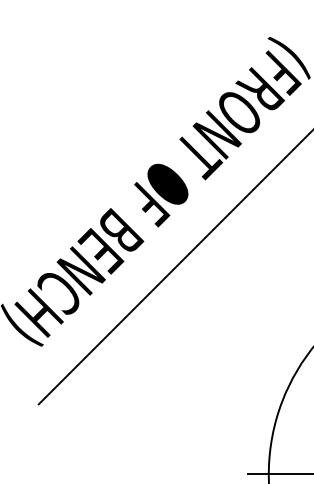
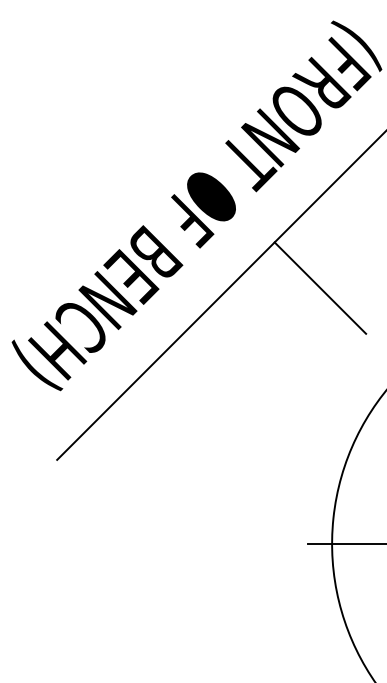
line: (259, 260) -> (320, 287), added

